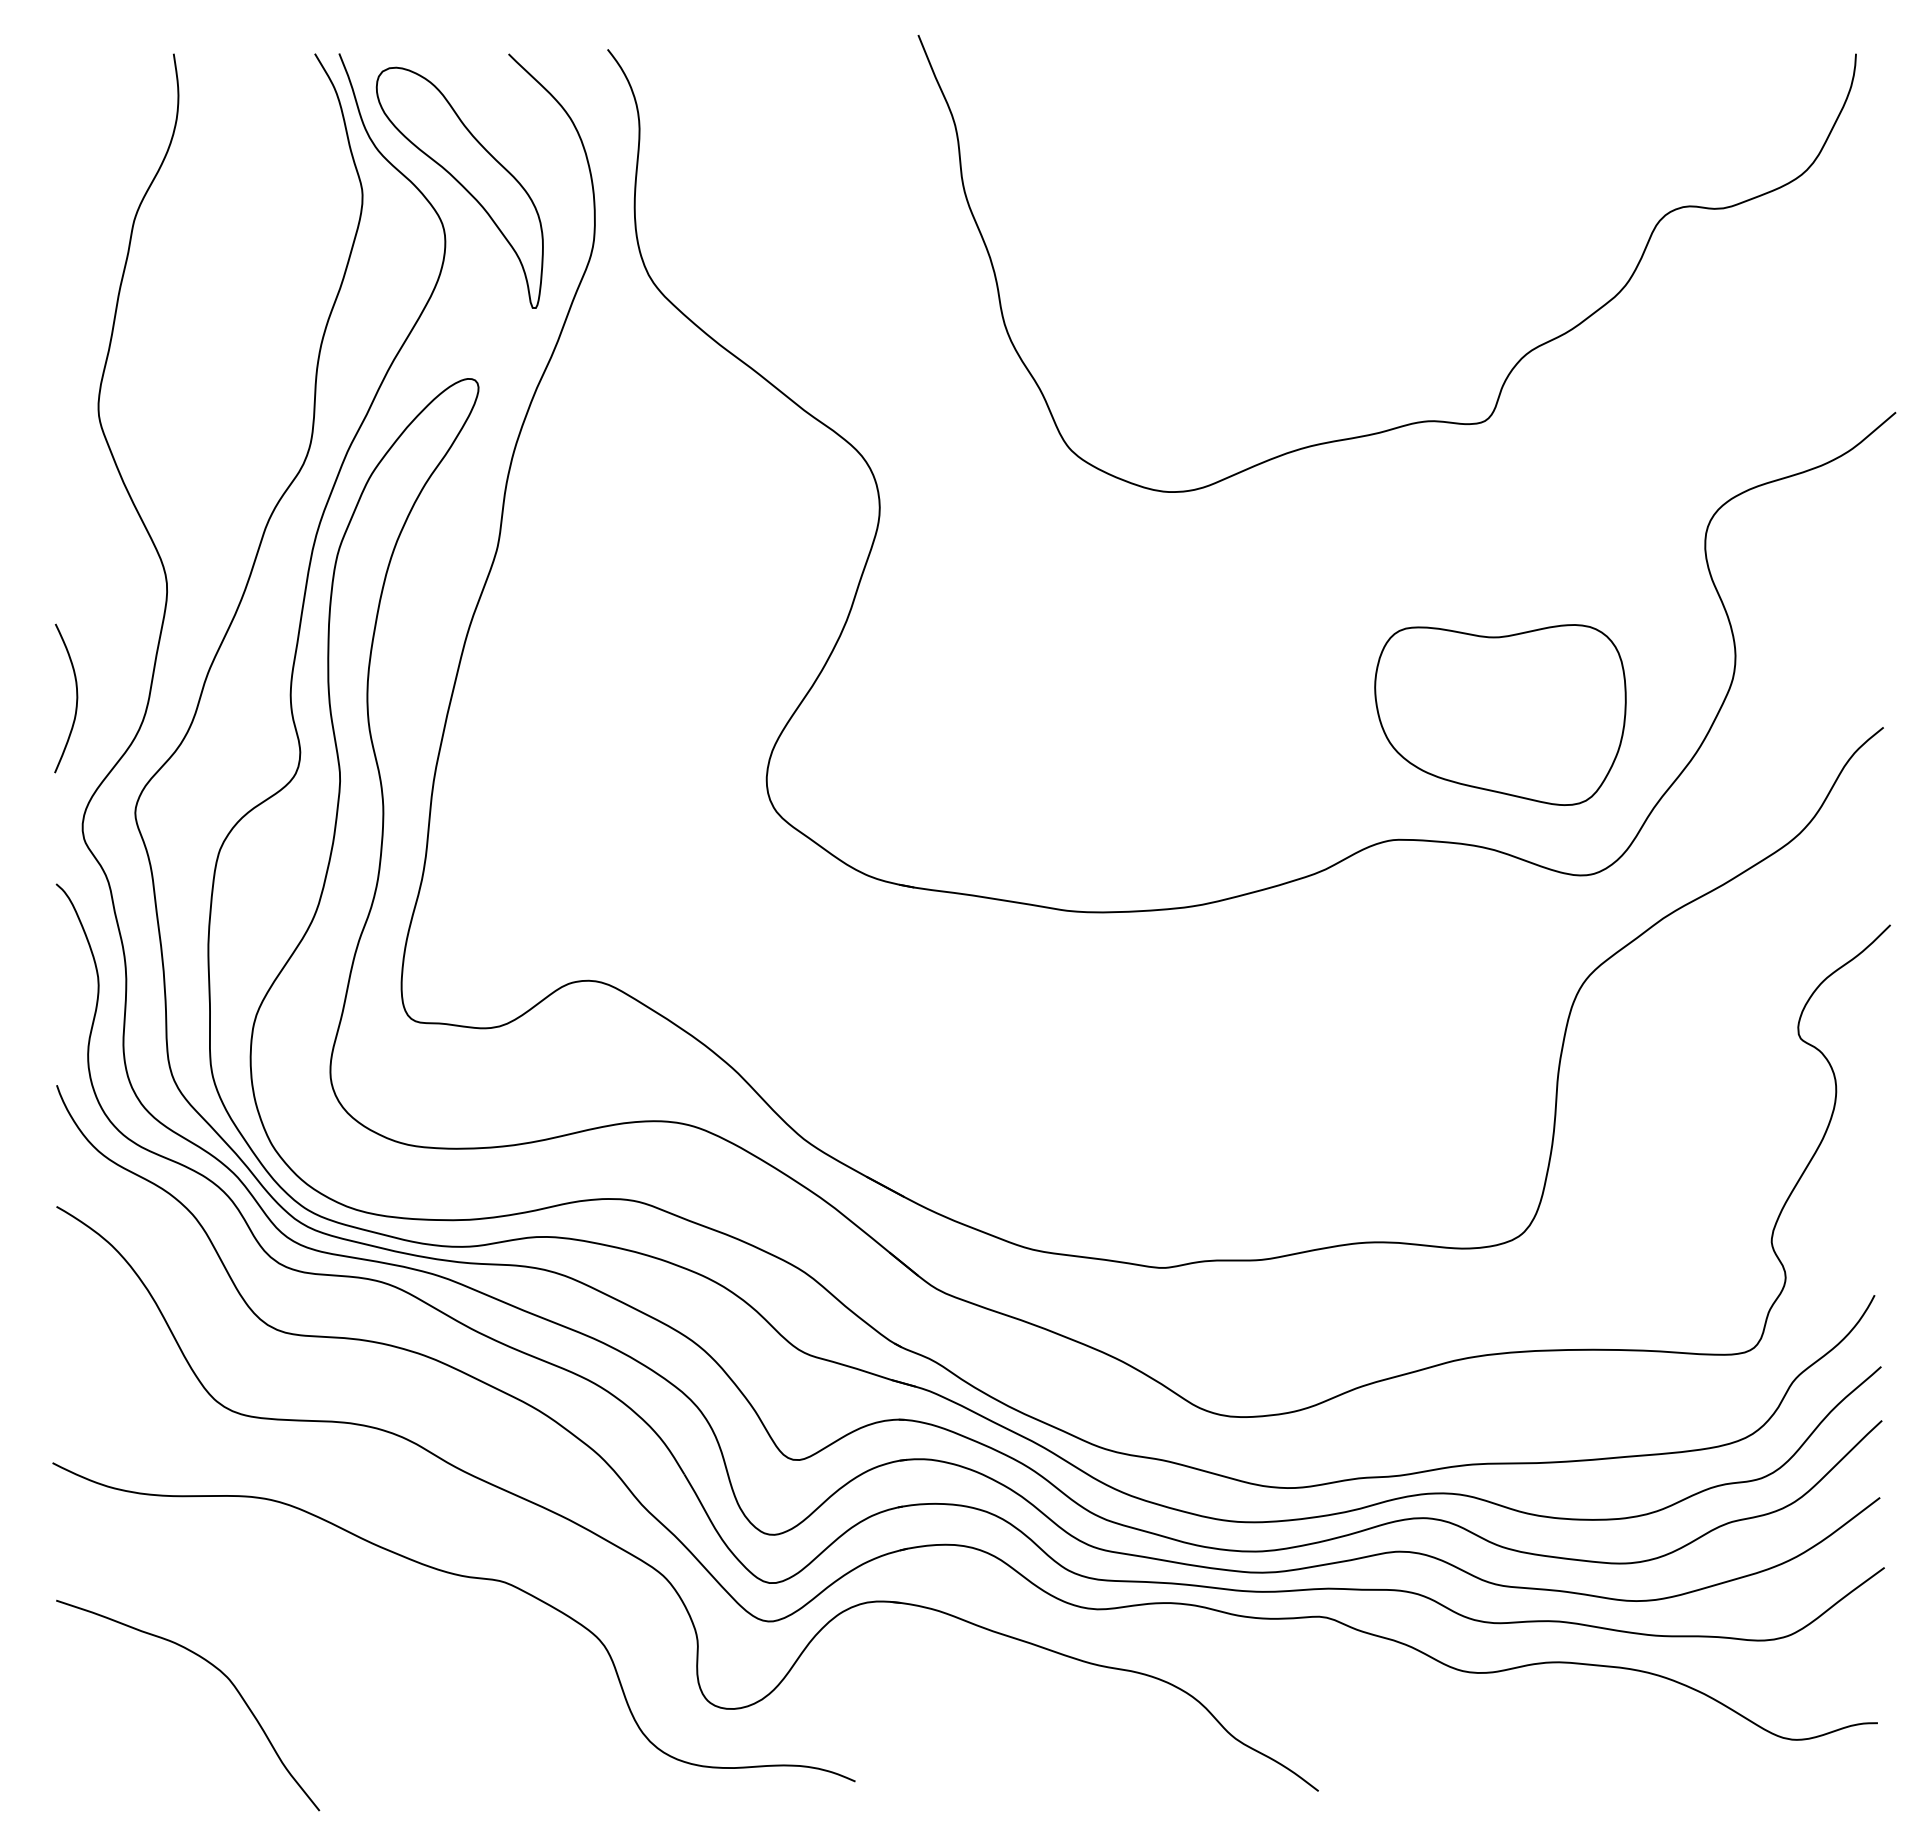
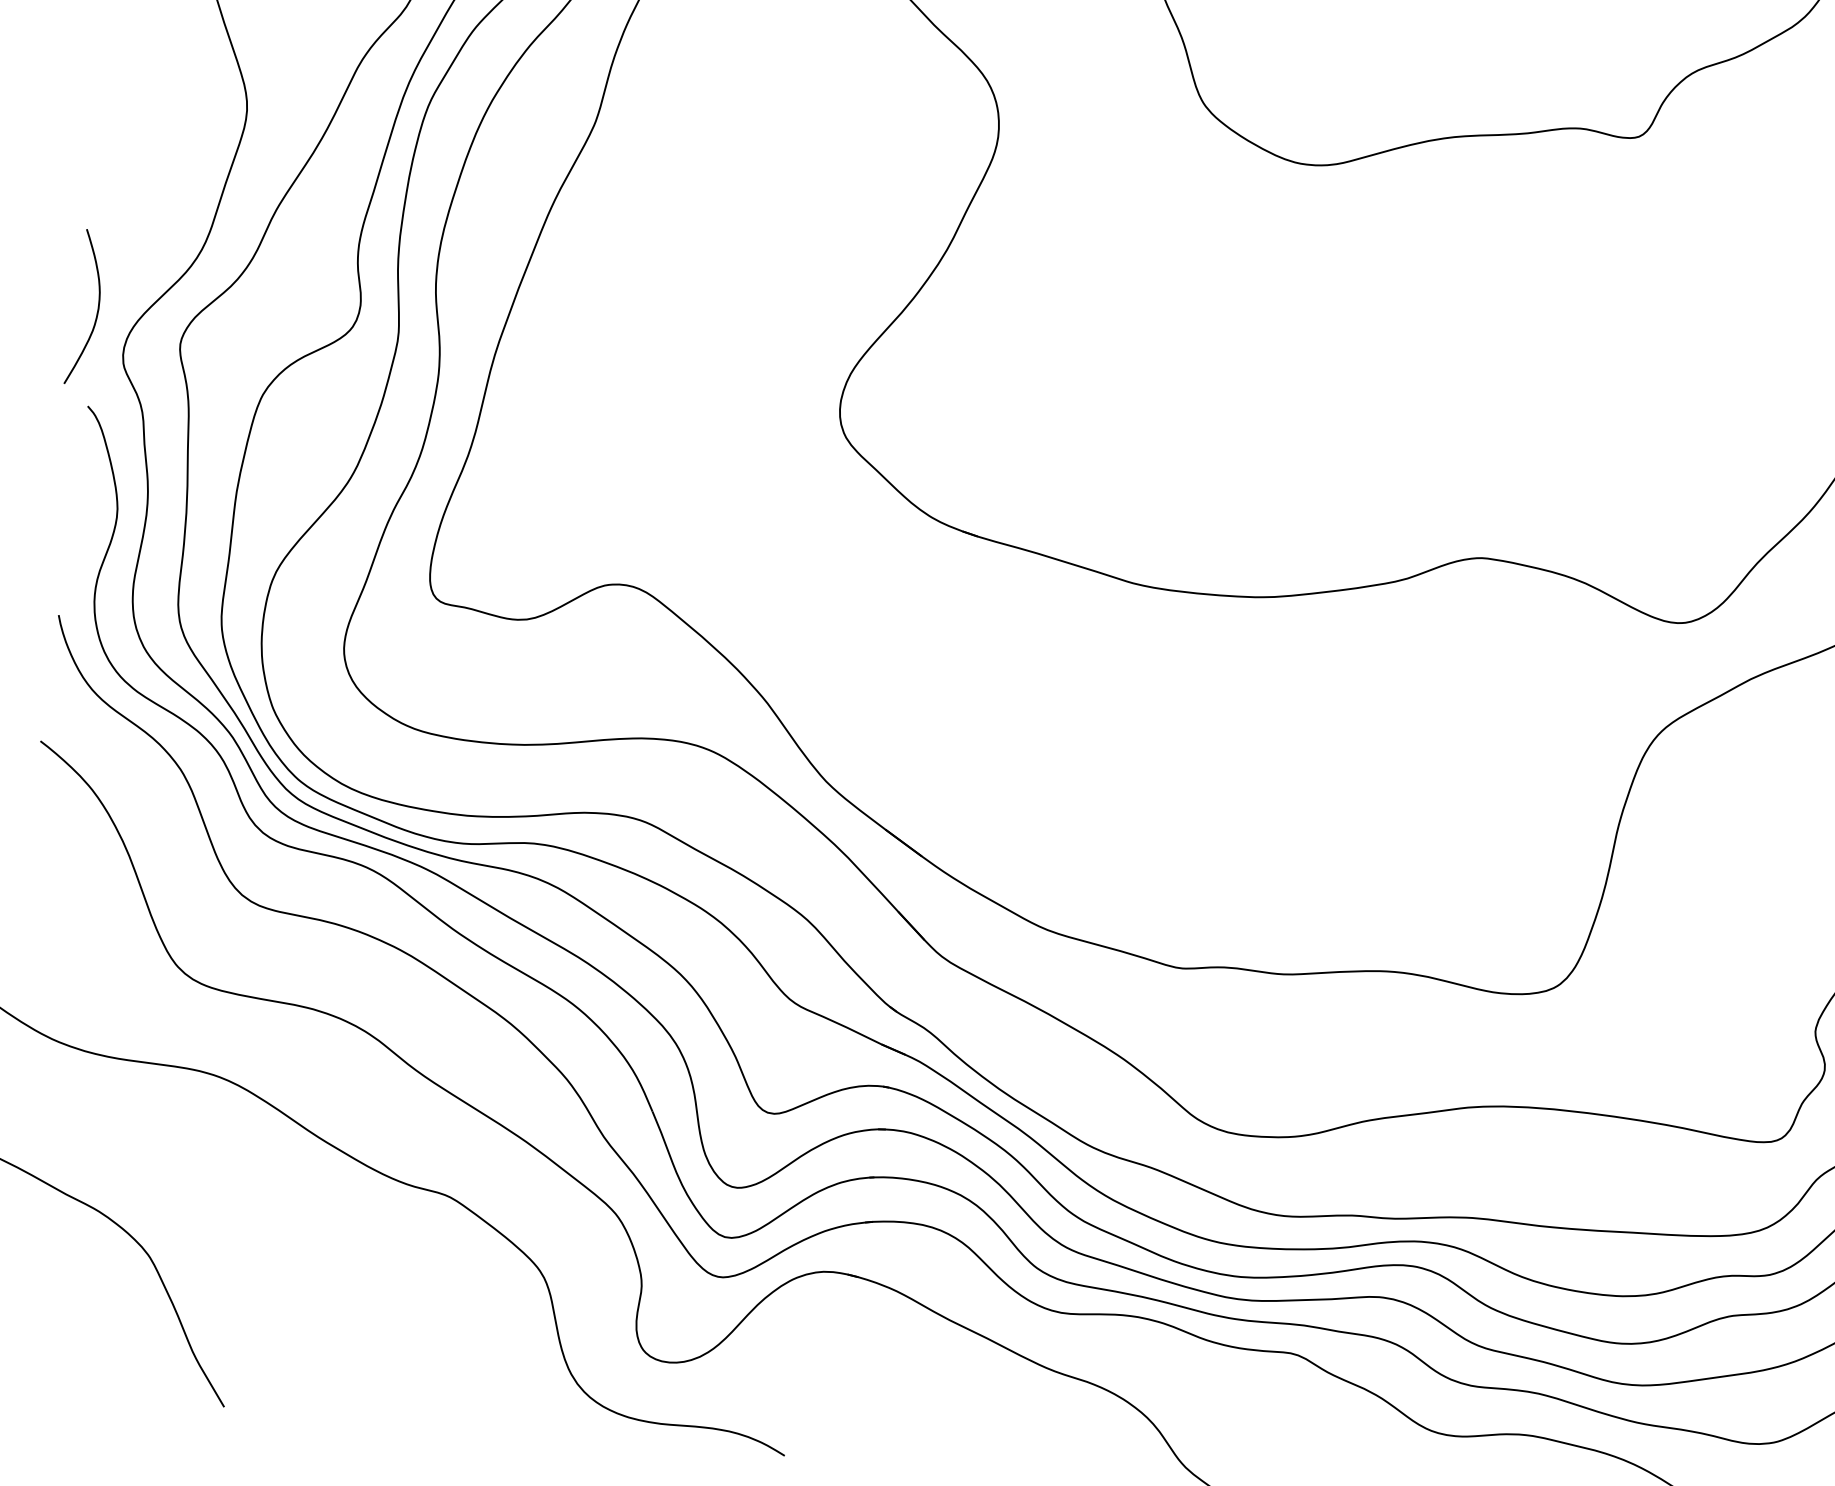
curve: (76, 698) -> (97, 309), moved
part: (1500, 714) -> (1611, 443), removed

